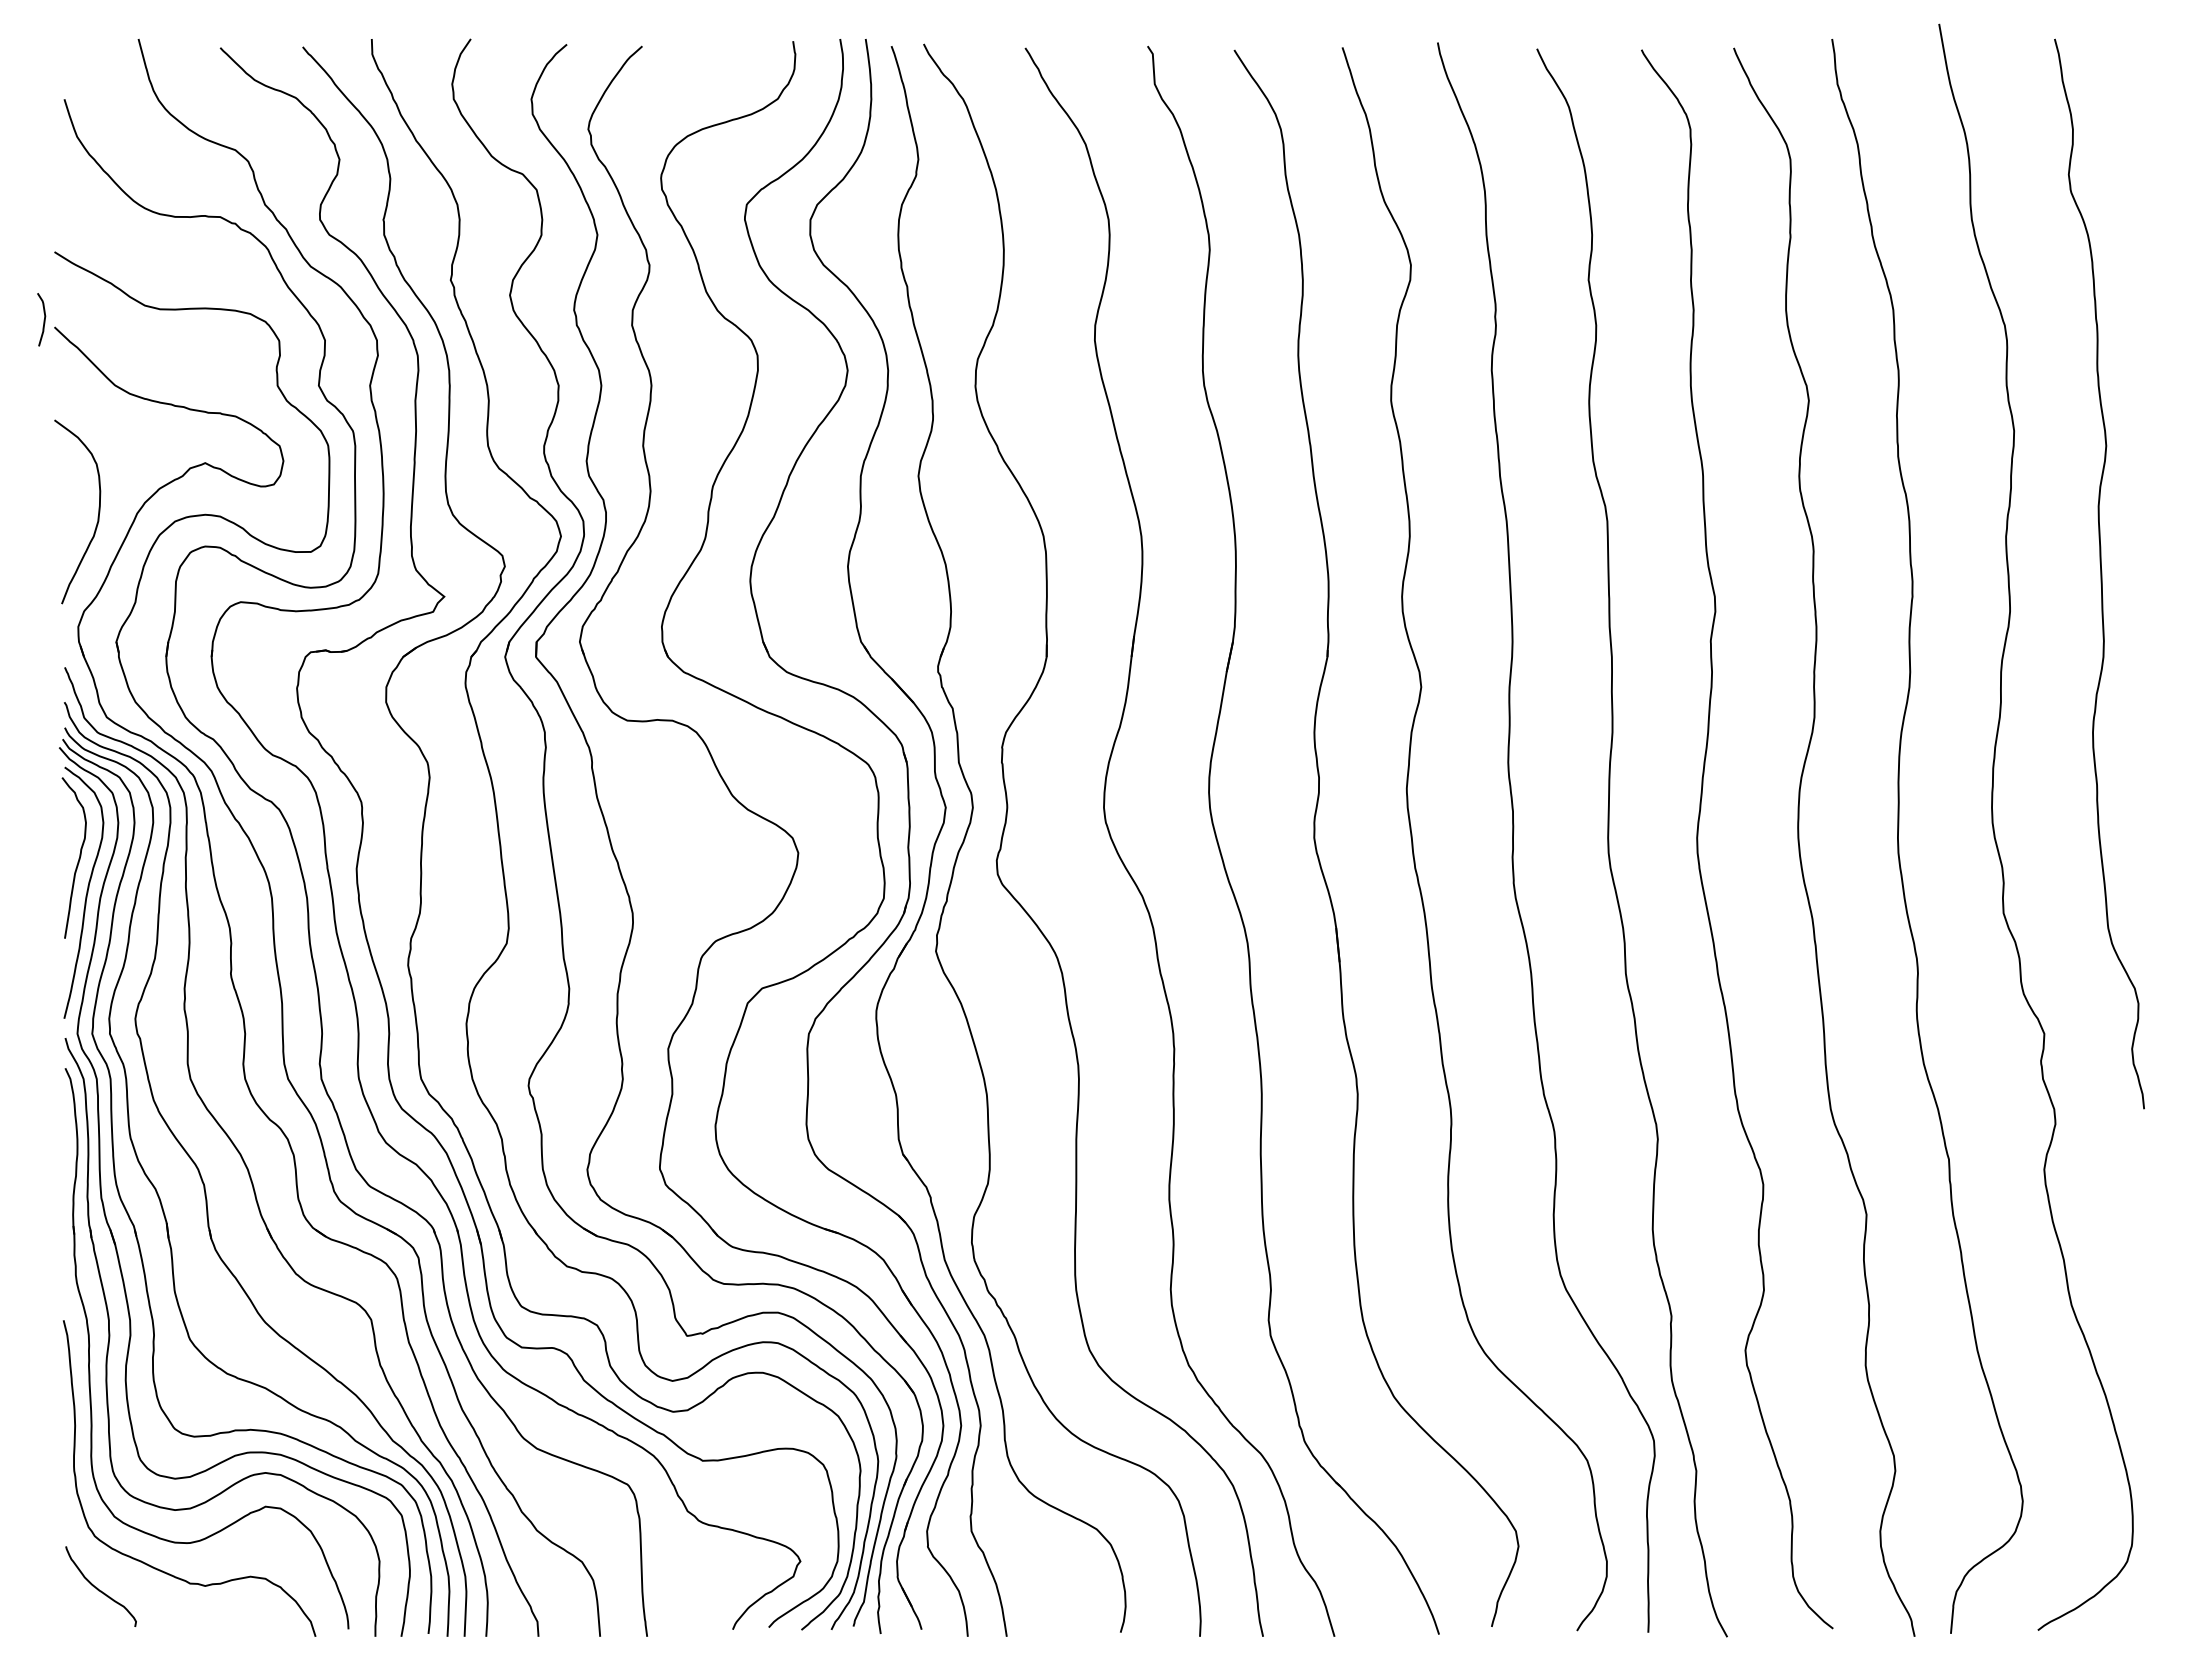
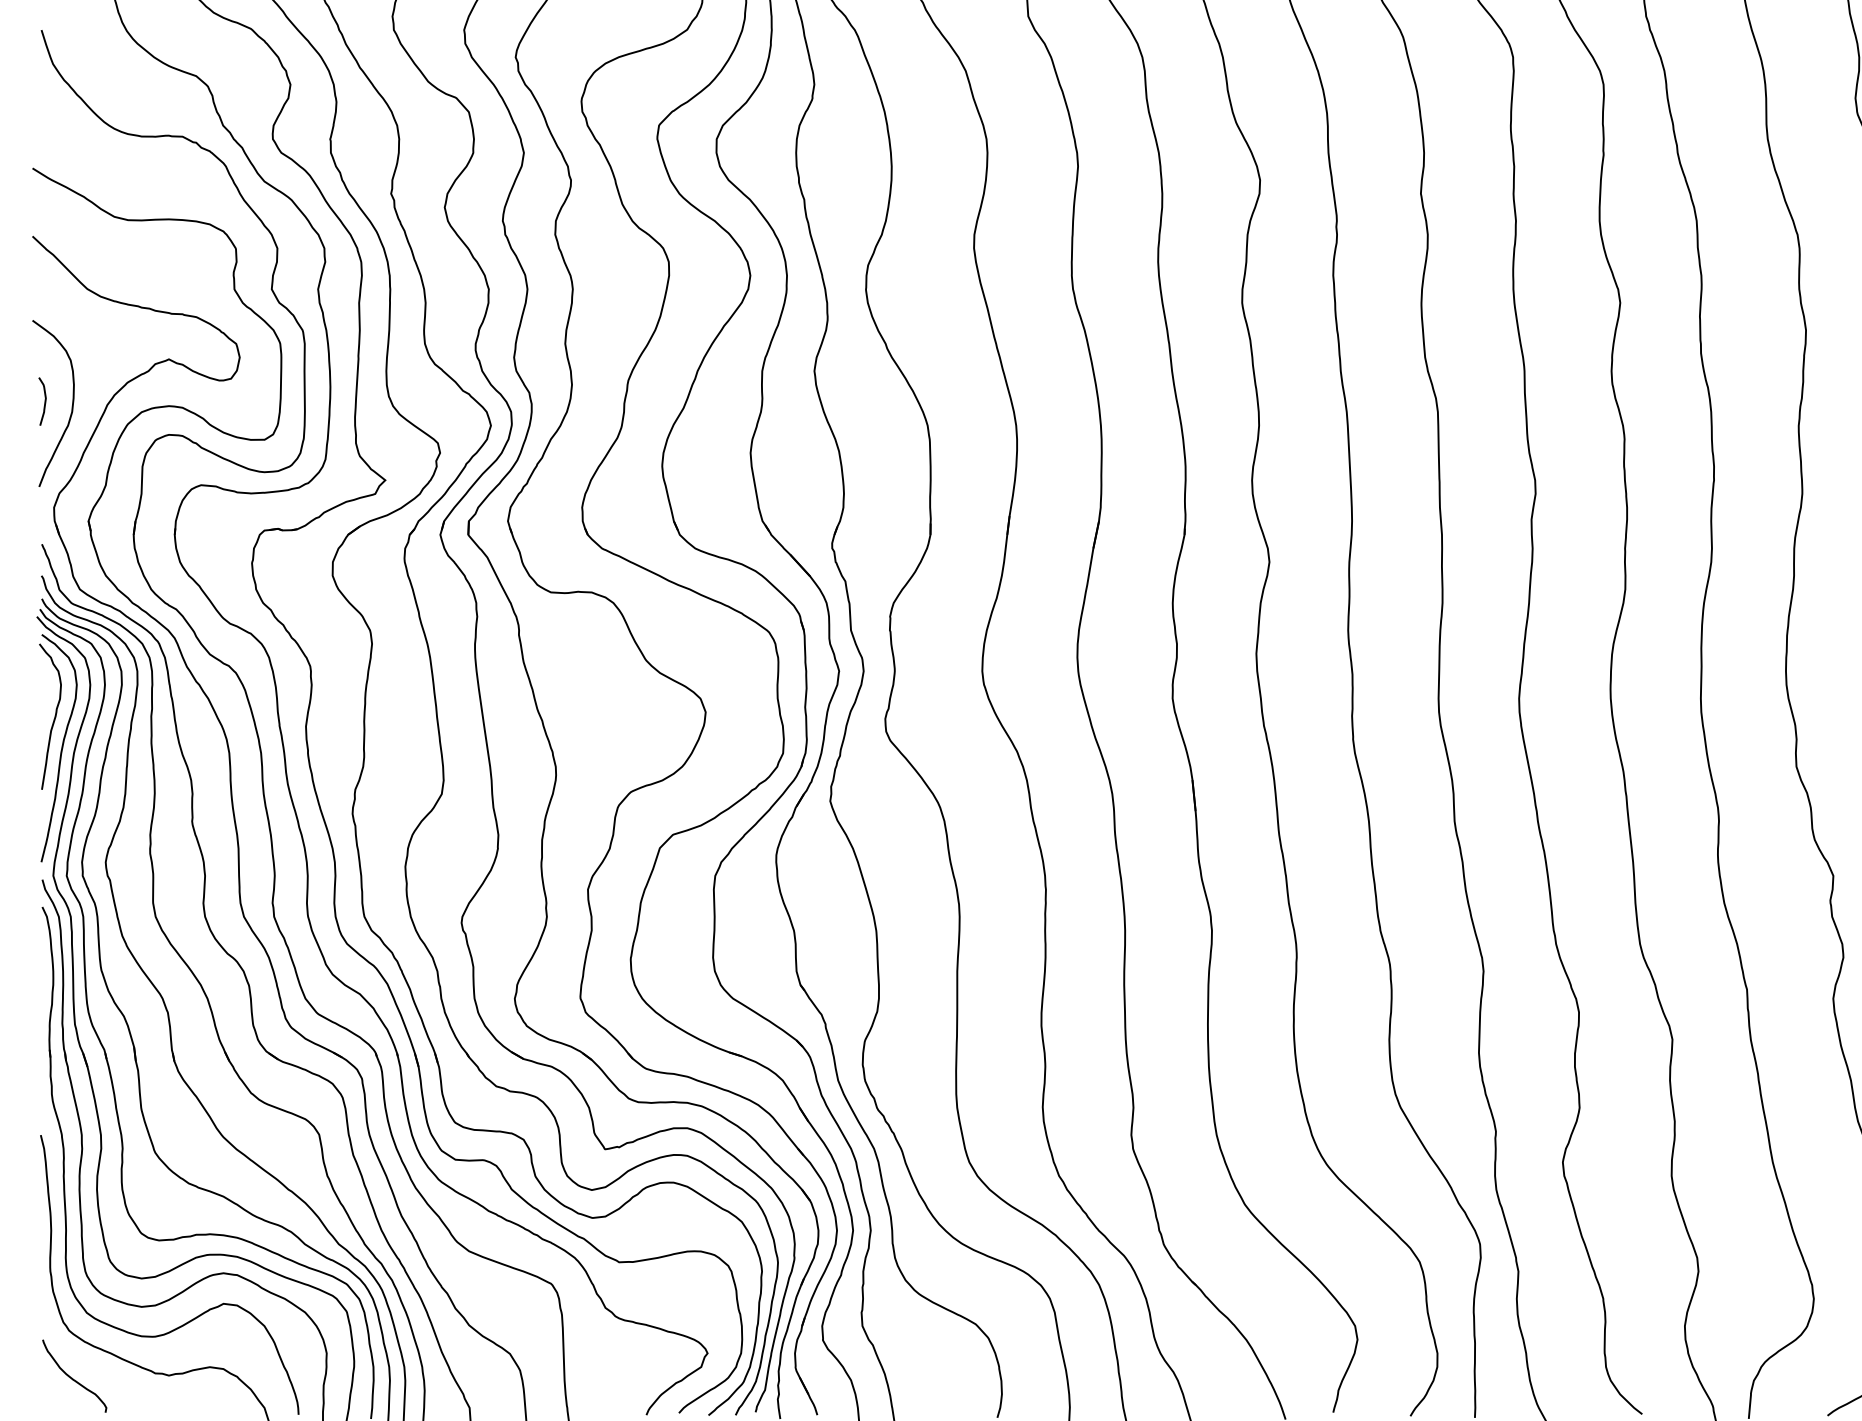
curve: (43, 319) -> (44, 401), moved

